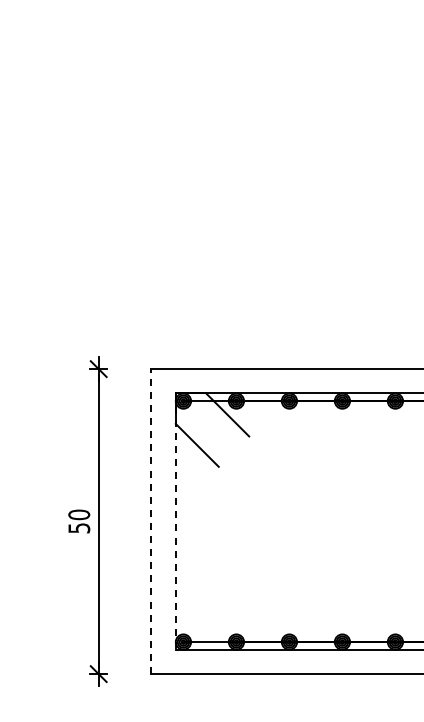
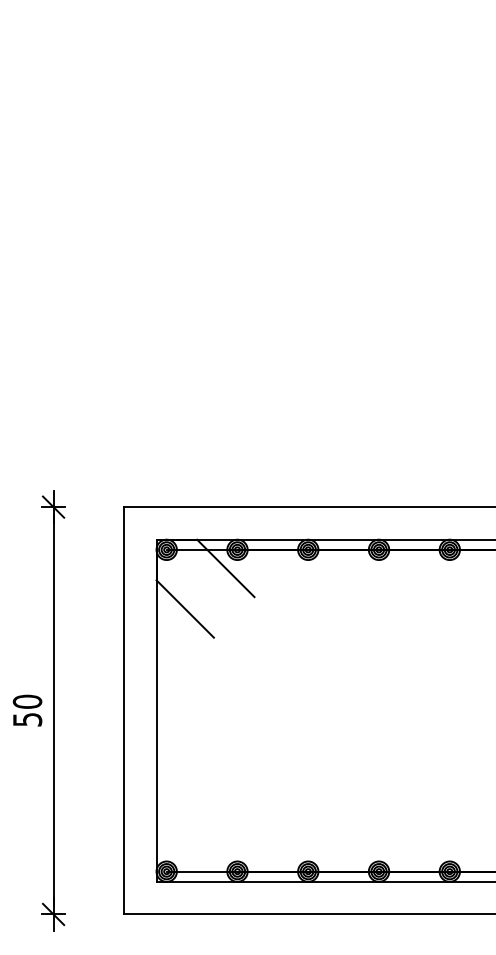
line: (151, 521) -> (124, 710), dashed -> solid
line: (175, 522) -> (156, 711), dashed -> solid

